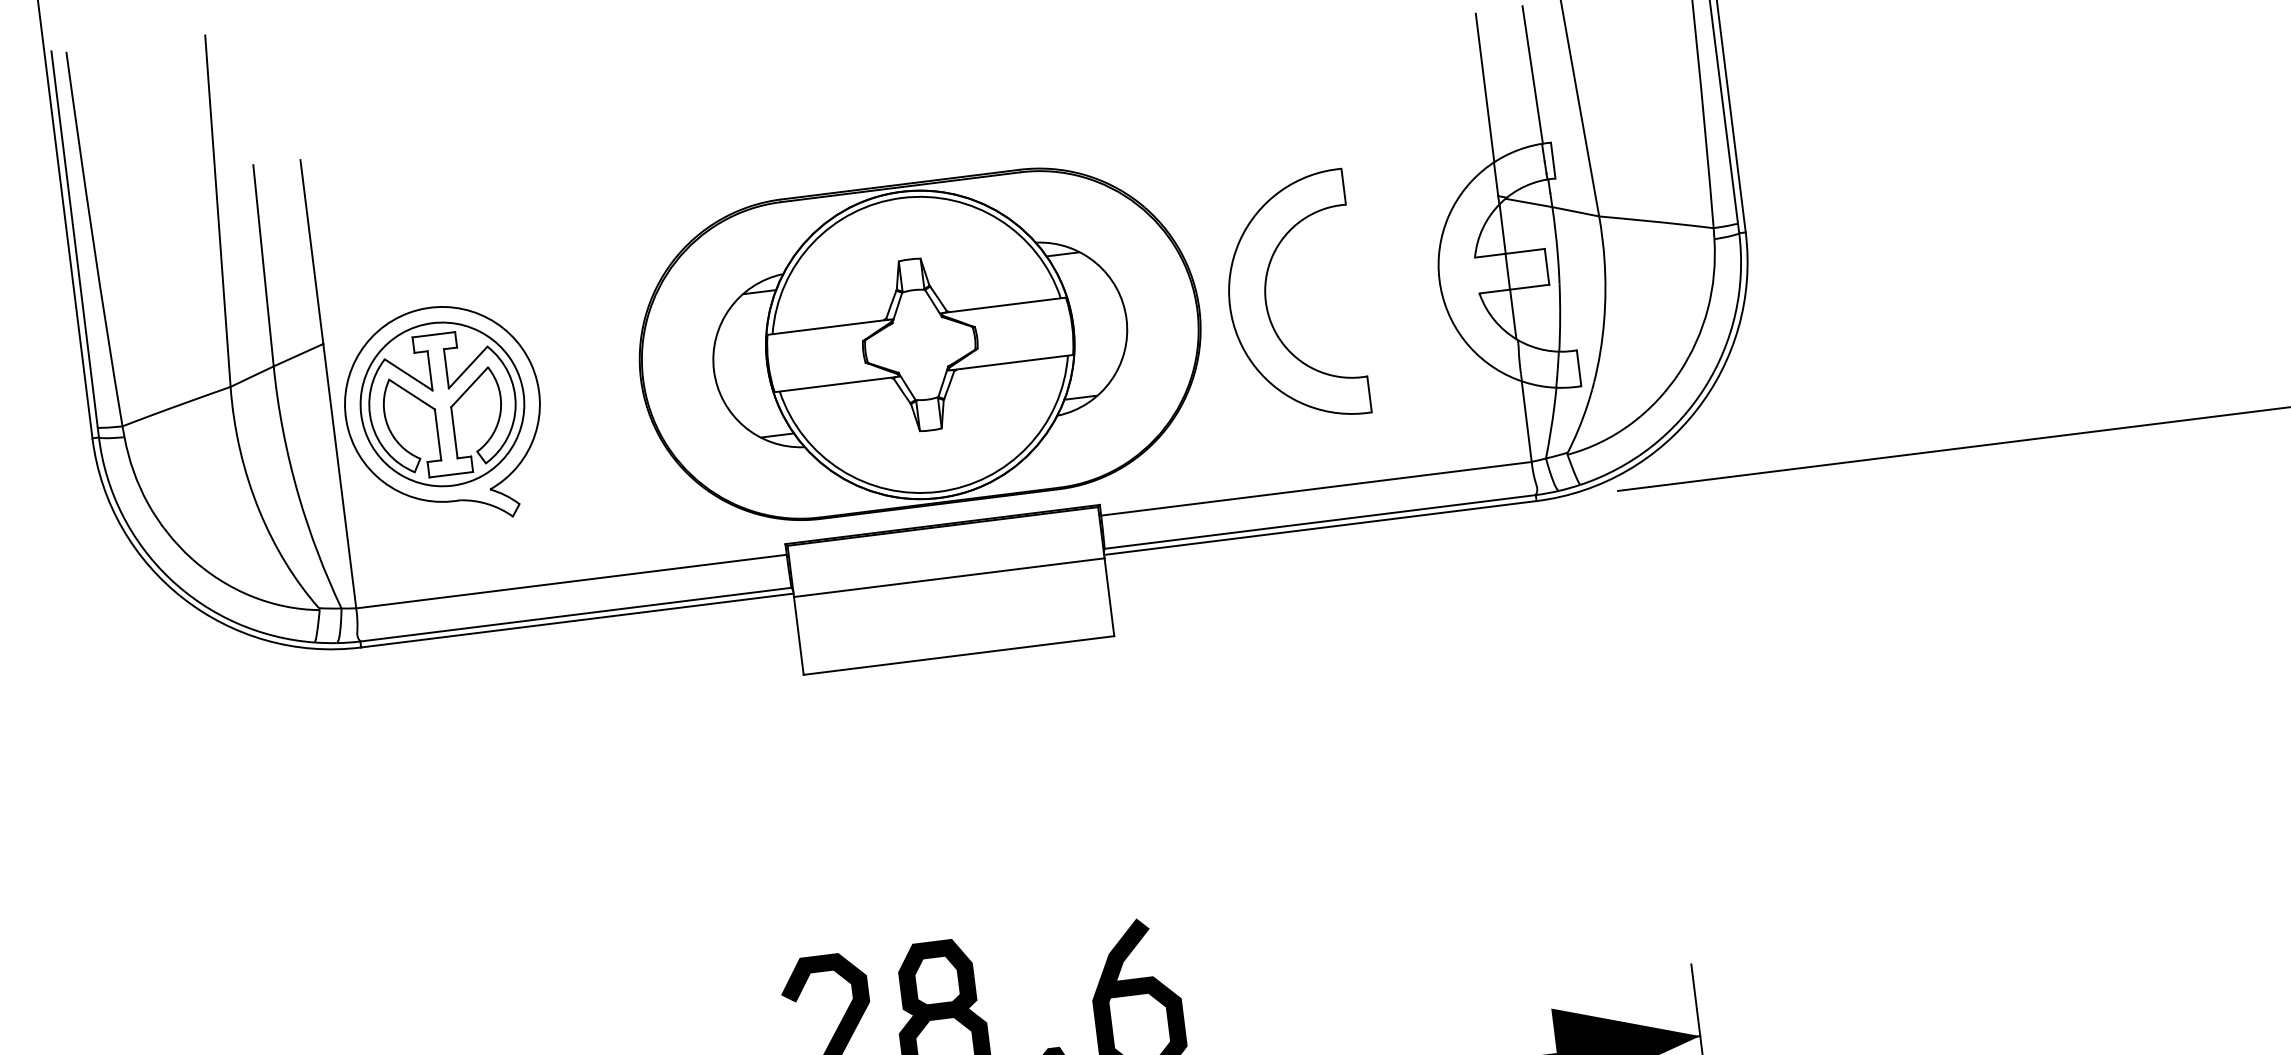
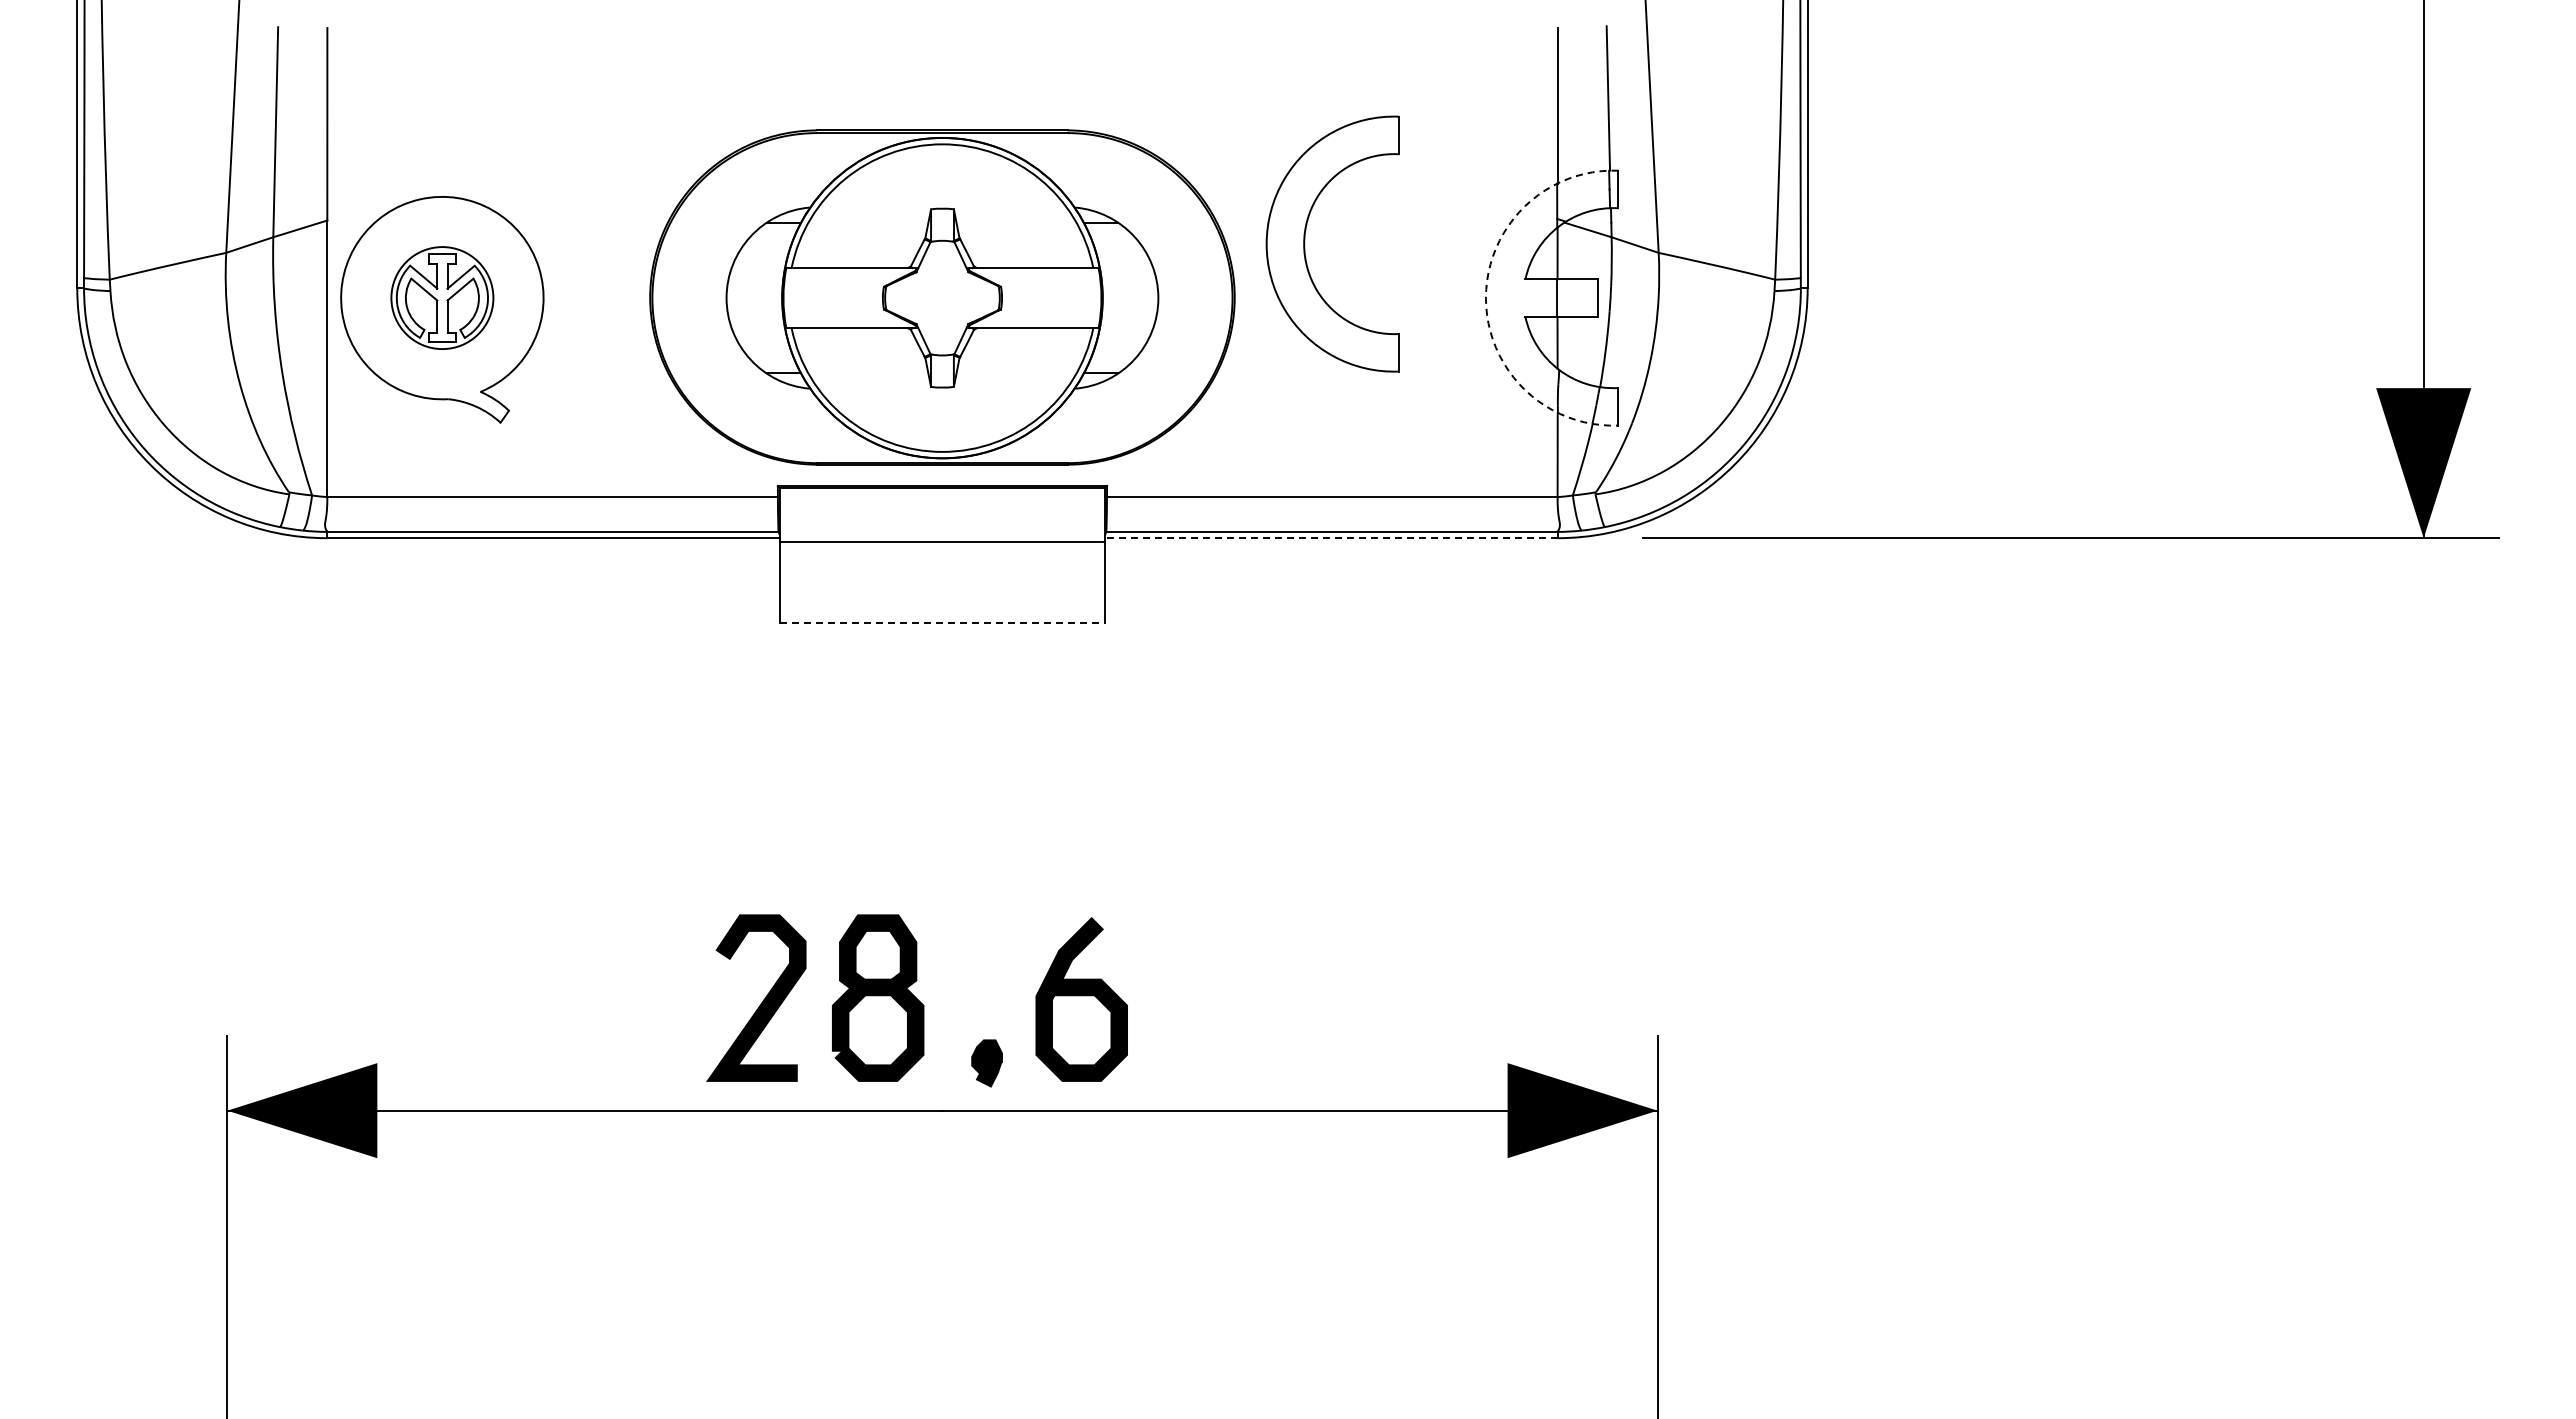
arc: (1439, 280) -> (1485, 298), solid -> dashed
part: (1267, 301) -> (1305, 243), moved
part: (442, 403) -> (442, 297), size x0.6
line: (1319, 528) -> (1330, 538), solid -> dashed
line: (959, 655) -> (942, 623), solid -> dashed

